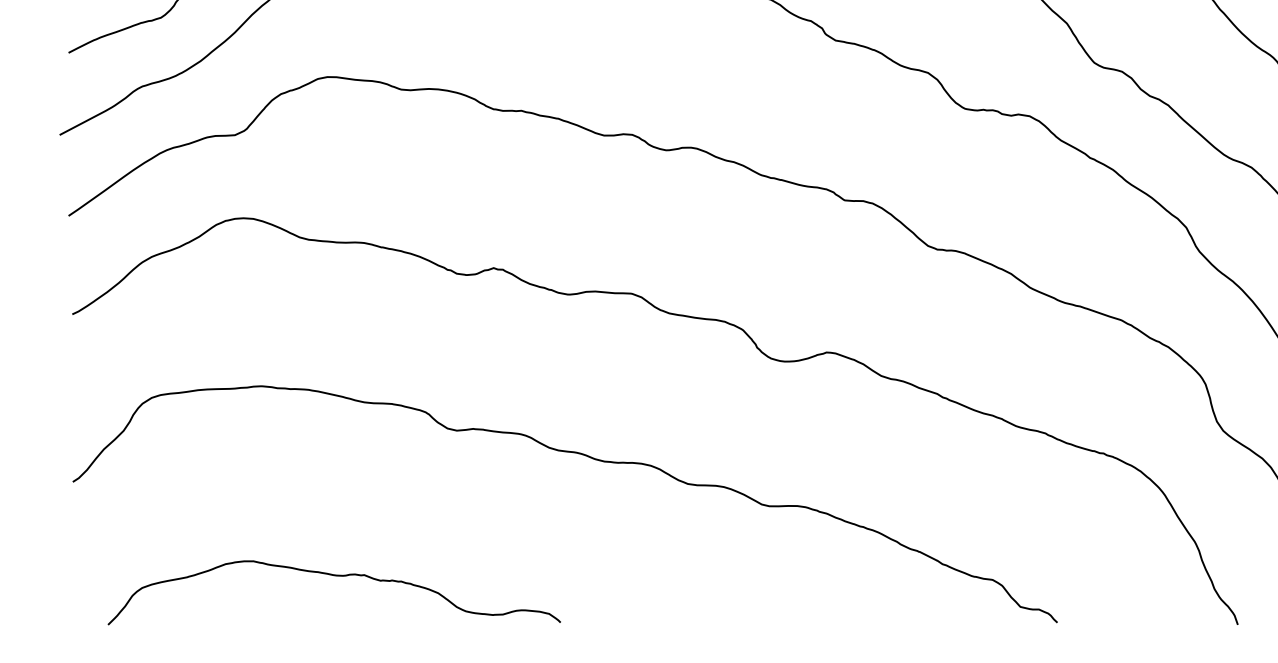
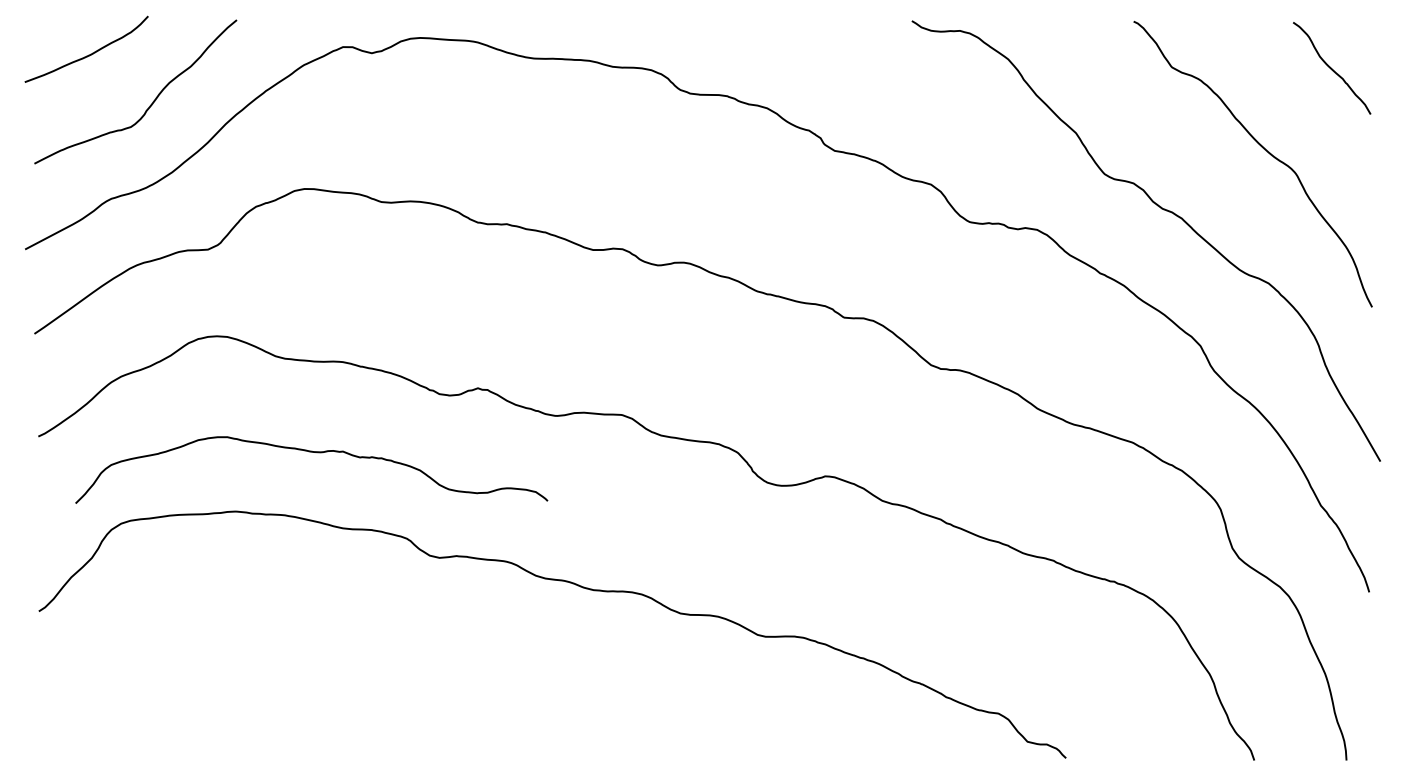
curve: (338, 576) -> (316, 453), moved

